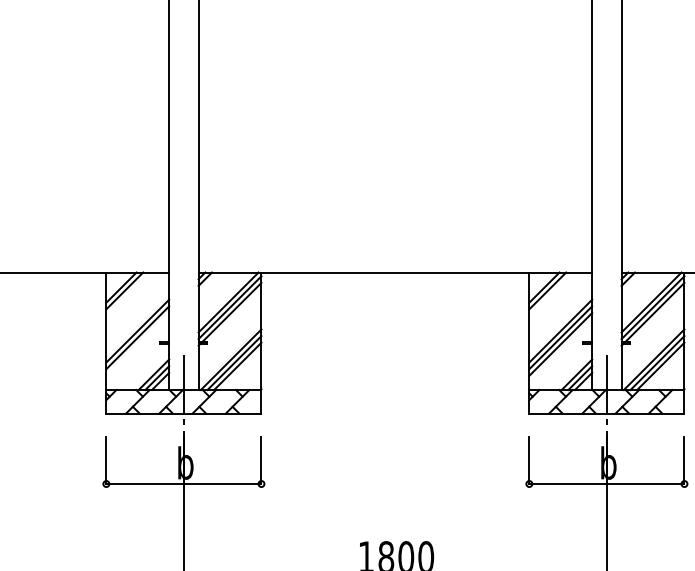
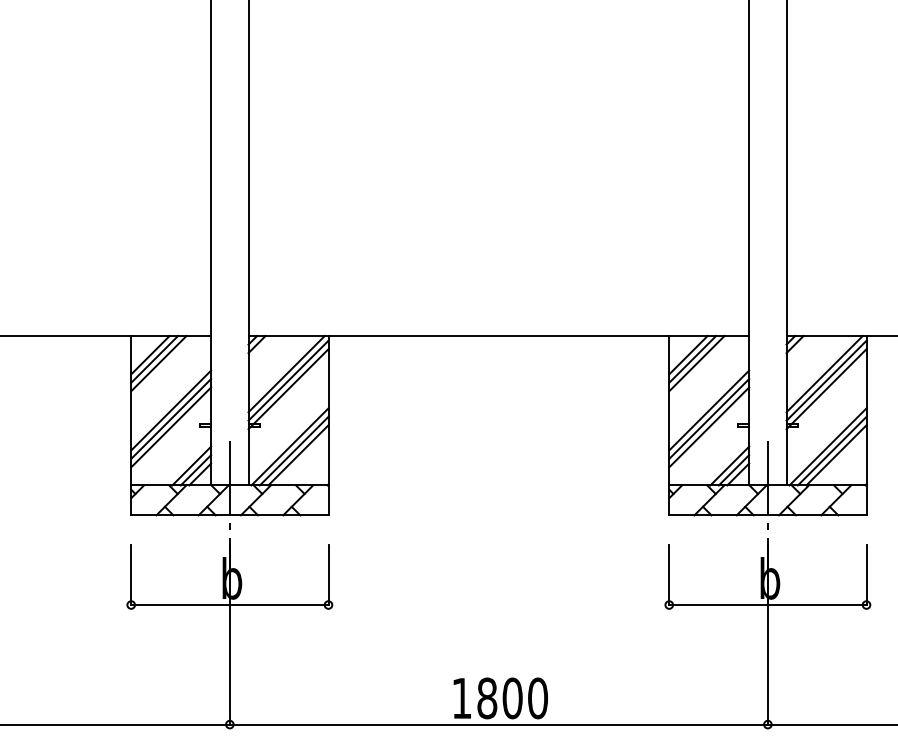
line: (127, 294) -> (158, 363), added
line: (550, 294) -> (696, 363), added
line: (138, 344) -> (171, 427), added

